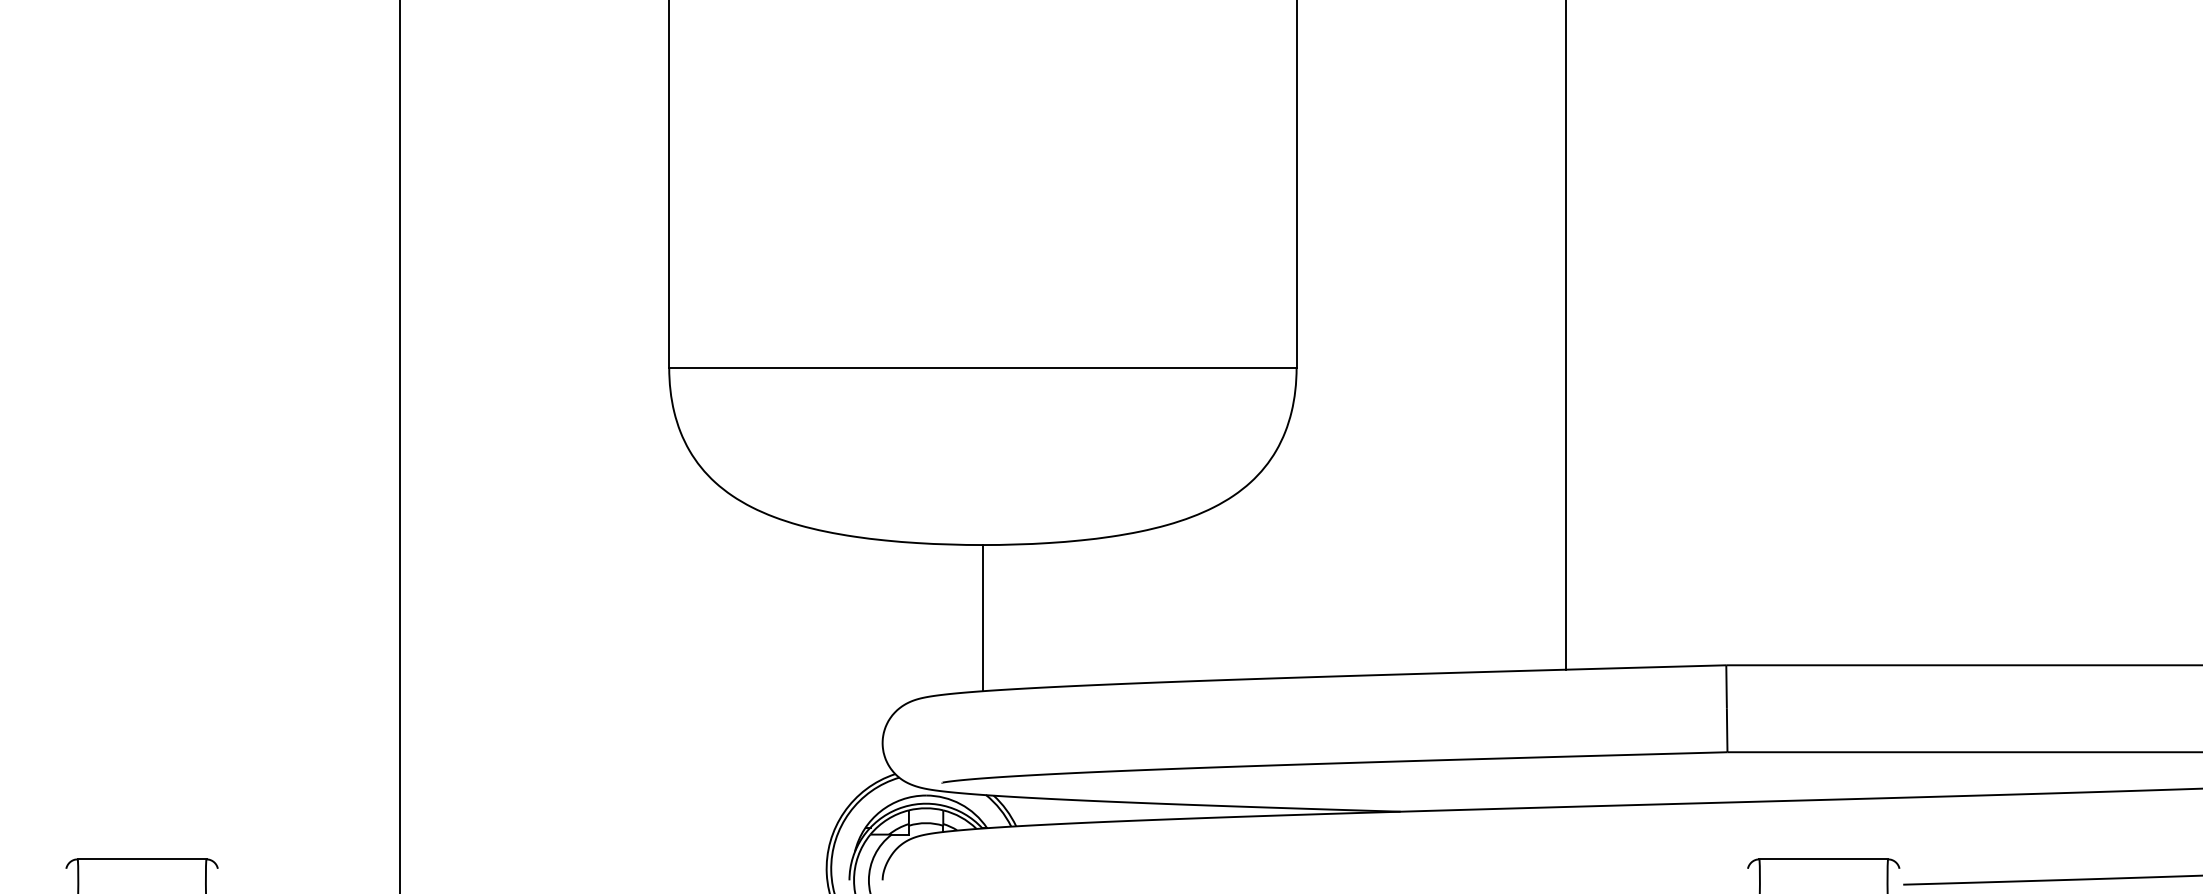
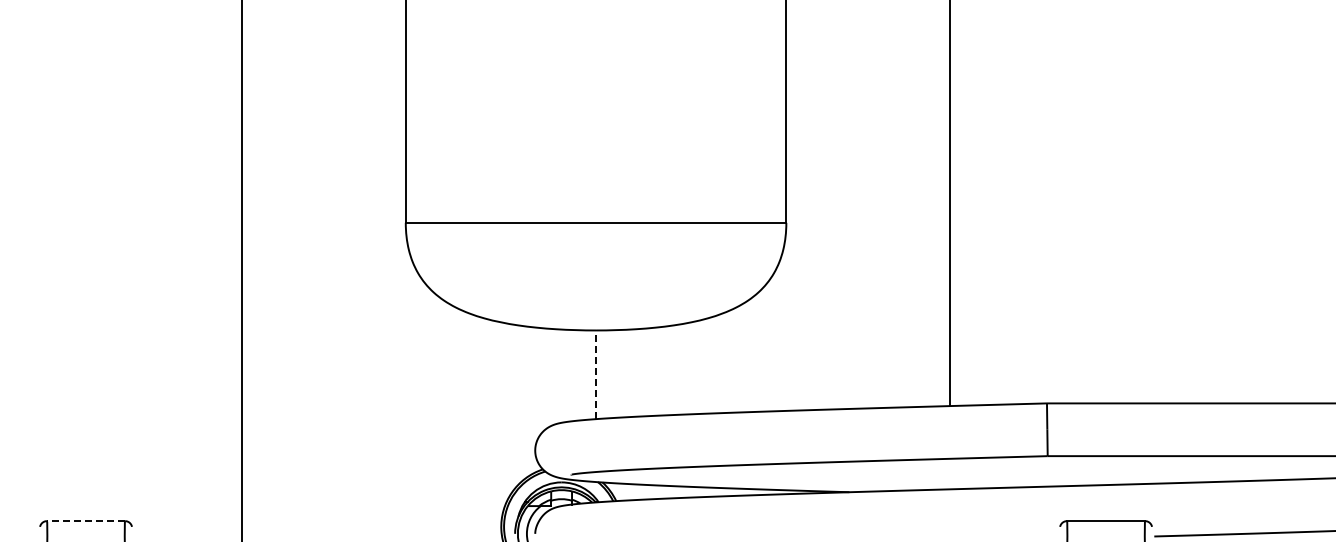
line: (983, 617) -> (596, 374), solid -> dashed
line: (141, 859) -> (85, 521), solid -> dashed

